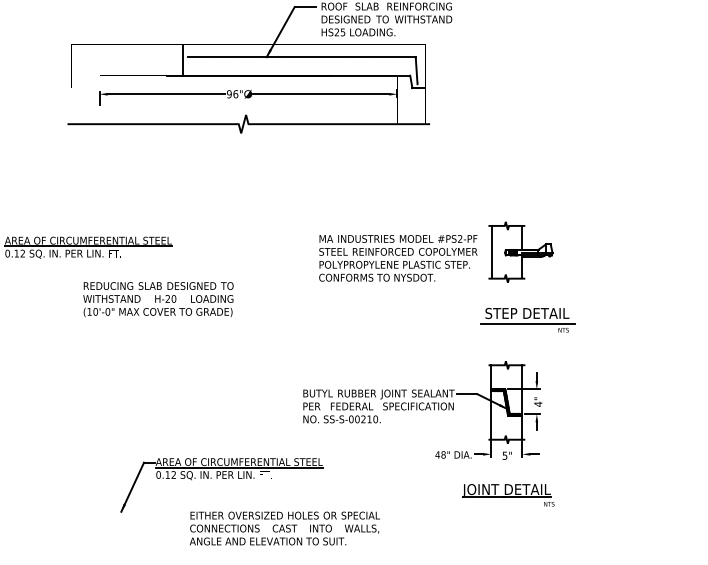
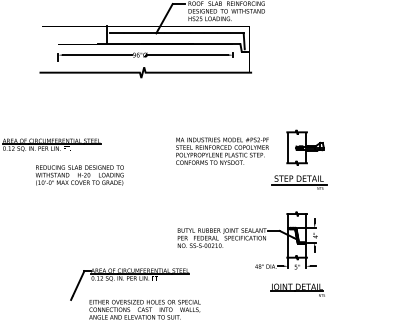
text: (398, 256) -> (222, 150), moved
text: (157, 299) -> (79, 175), moved
part: (527, 320) -> (299, 182), moved
text: (284, 528) -> (144, 309), moved

